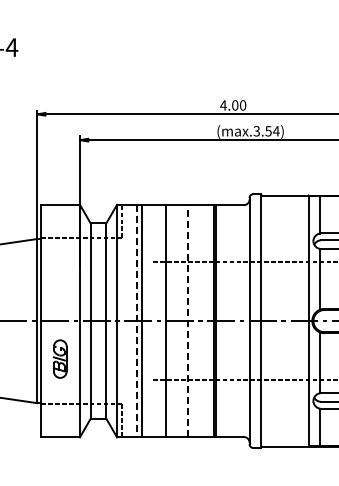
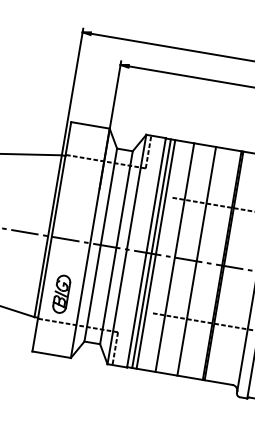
line: (136, 321) -> (145, 253), dashed -> solid
line: (146, 321) -> (155, 254), added
line: (187, 321) -> (196, 261), dashed -> solid
part: (59, 358) -> (61, 293), moved

